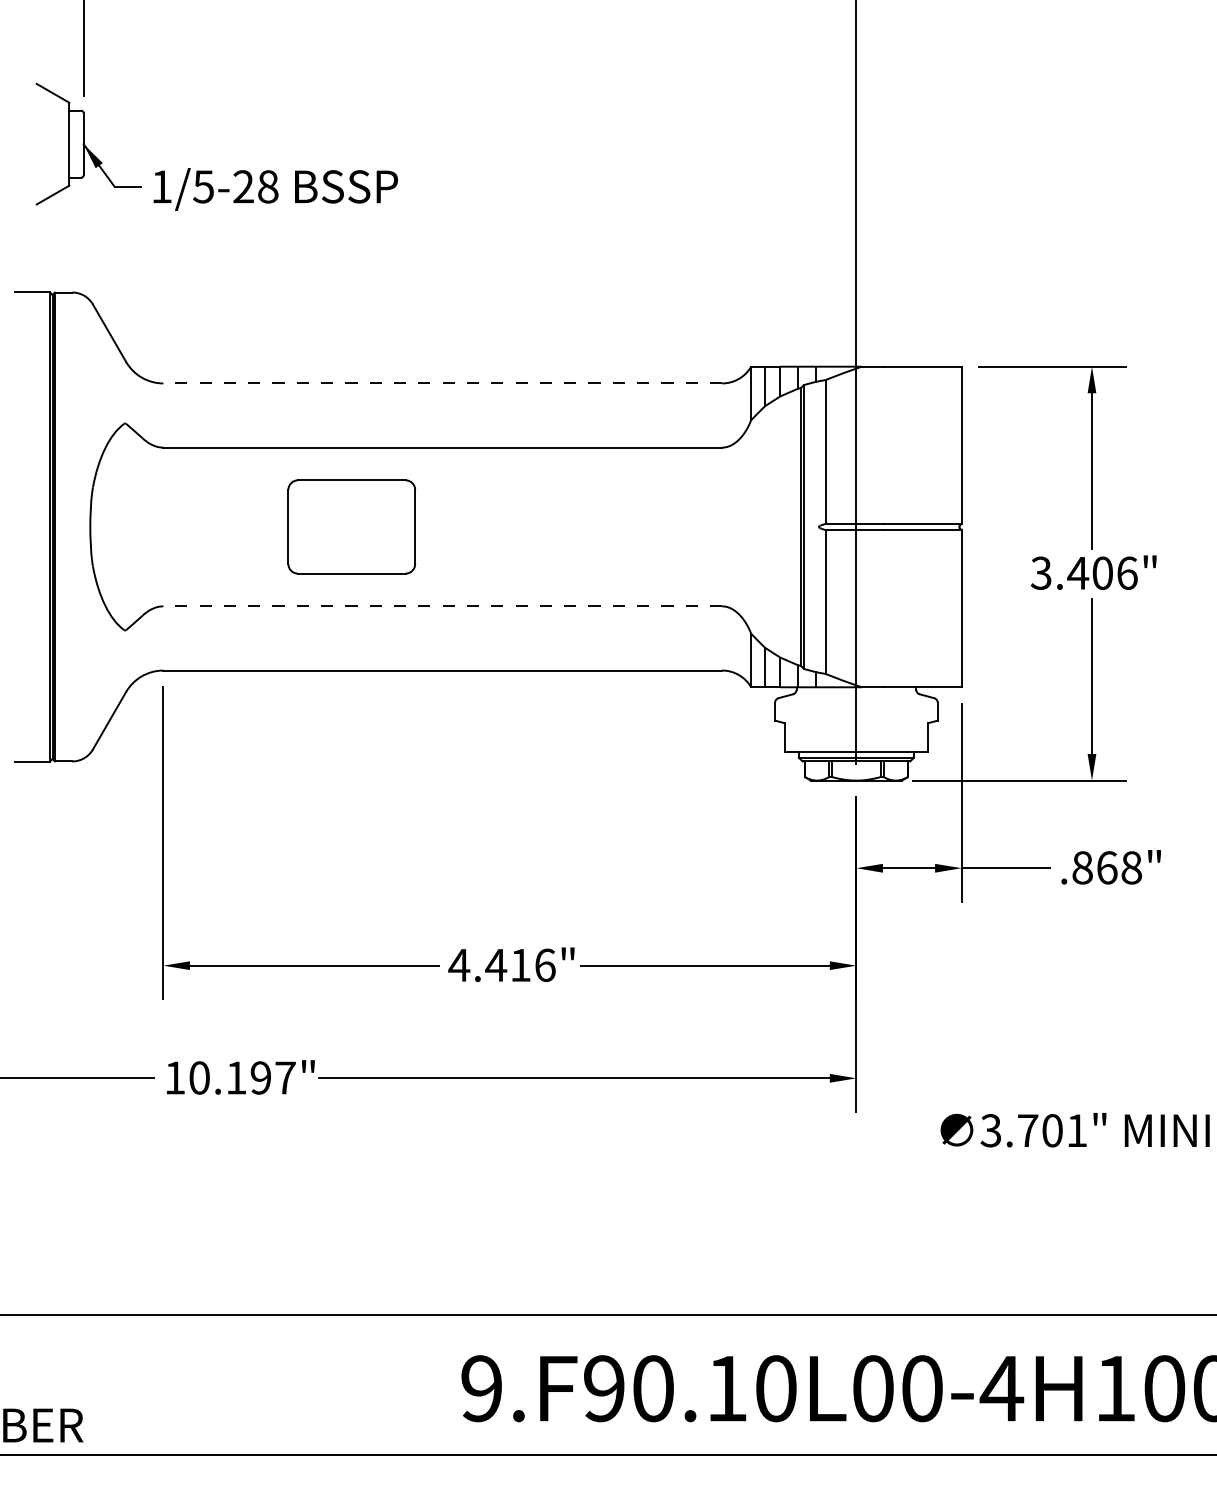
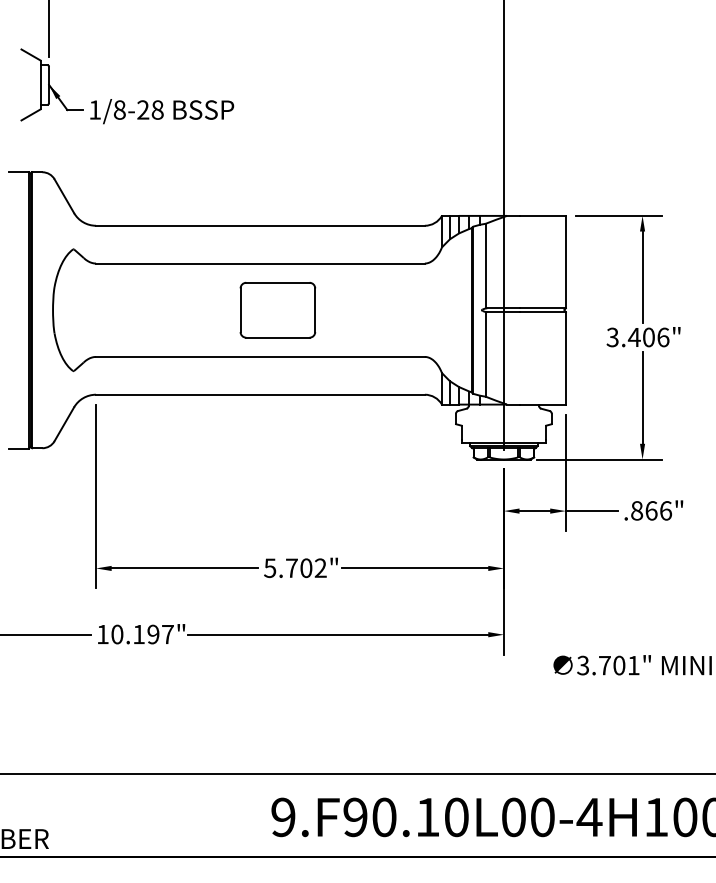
text: (203, 185) -> (119, 109), 1/5-28 -> 1/8-28
line: (441, 382) -> (259, 225), dashed -> solid
part: (351, 527) -> (277, 310), moved
line: (441, 605) -> (259, 356), dashed -> solid
text: (1132, 867) -> (666, 510), .868" -> .866"
text: (500, 965) -> (294, 568), 4.416" -> 5.702"

